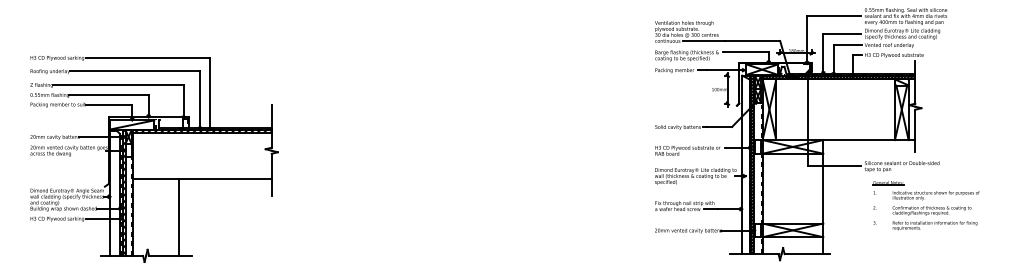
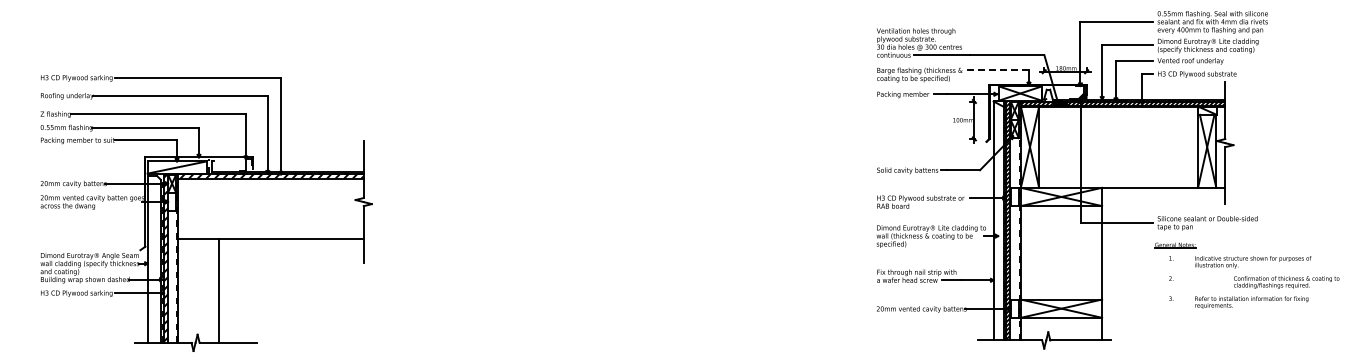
line: (746, 52) -> (999, 70), solid -> dashed
part: (888, 183) -> (1175, 245), moved
text: (931, 210) -> (1286, 282), moved
line: (178, 216) -> (219, 290), moved

